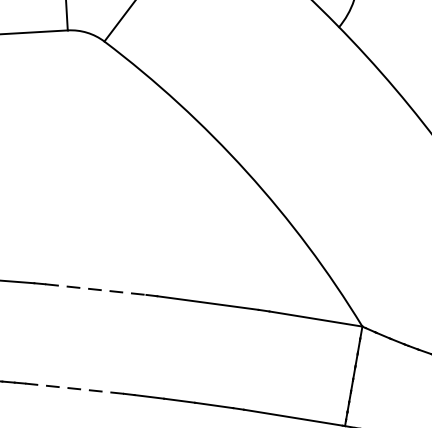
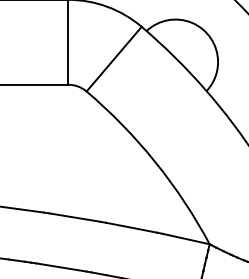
line: (94, 289) -> (74, 217), dashed -> solid
line: (73, 388) -> (60, 267), dashed -> solid

